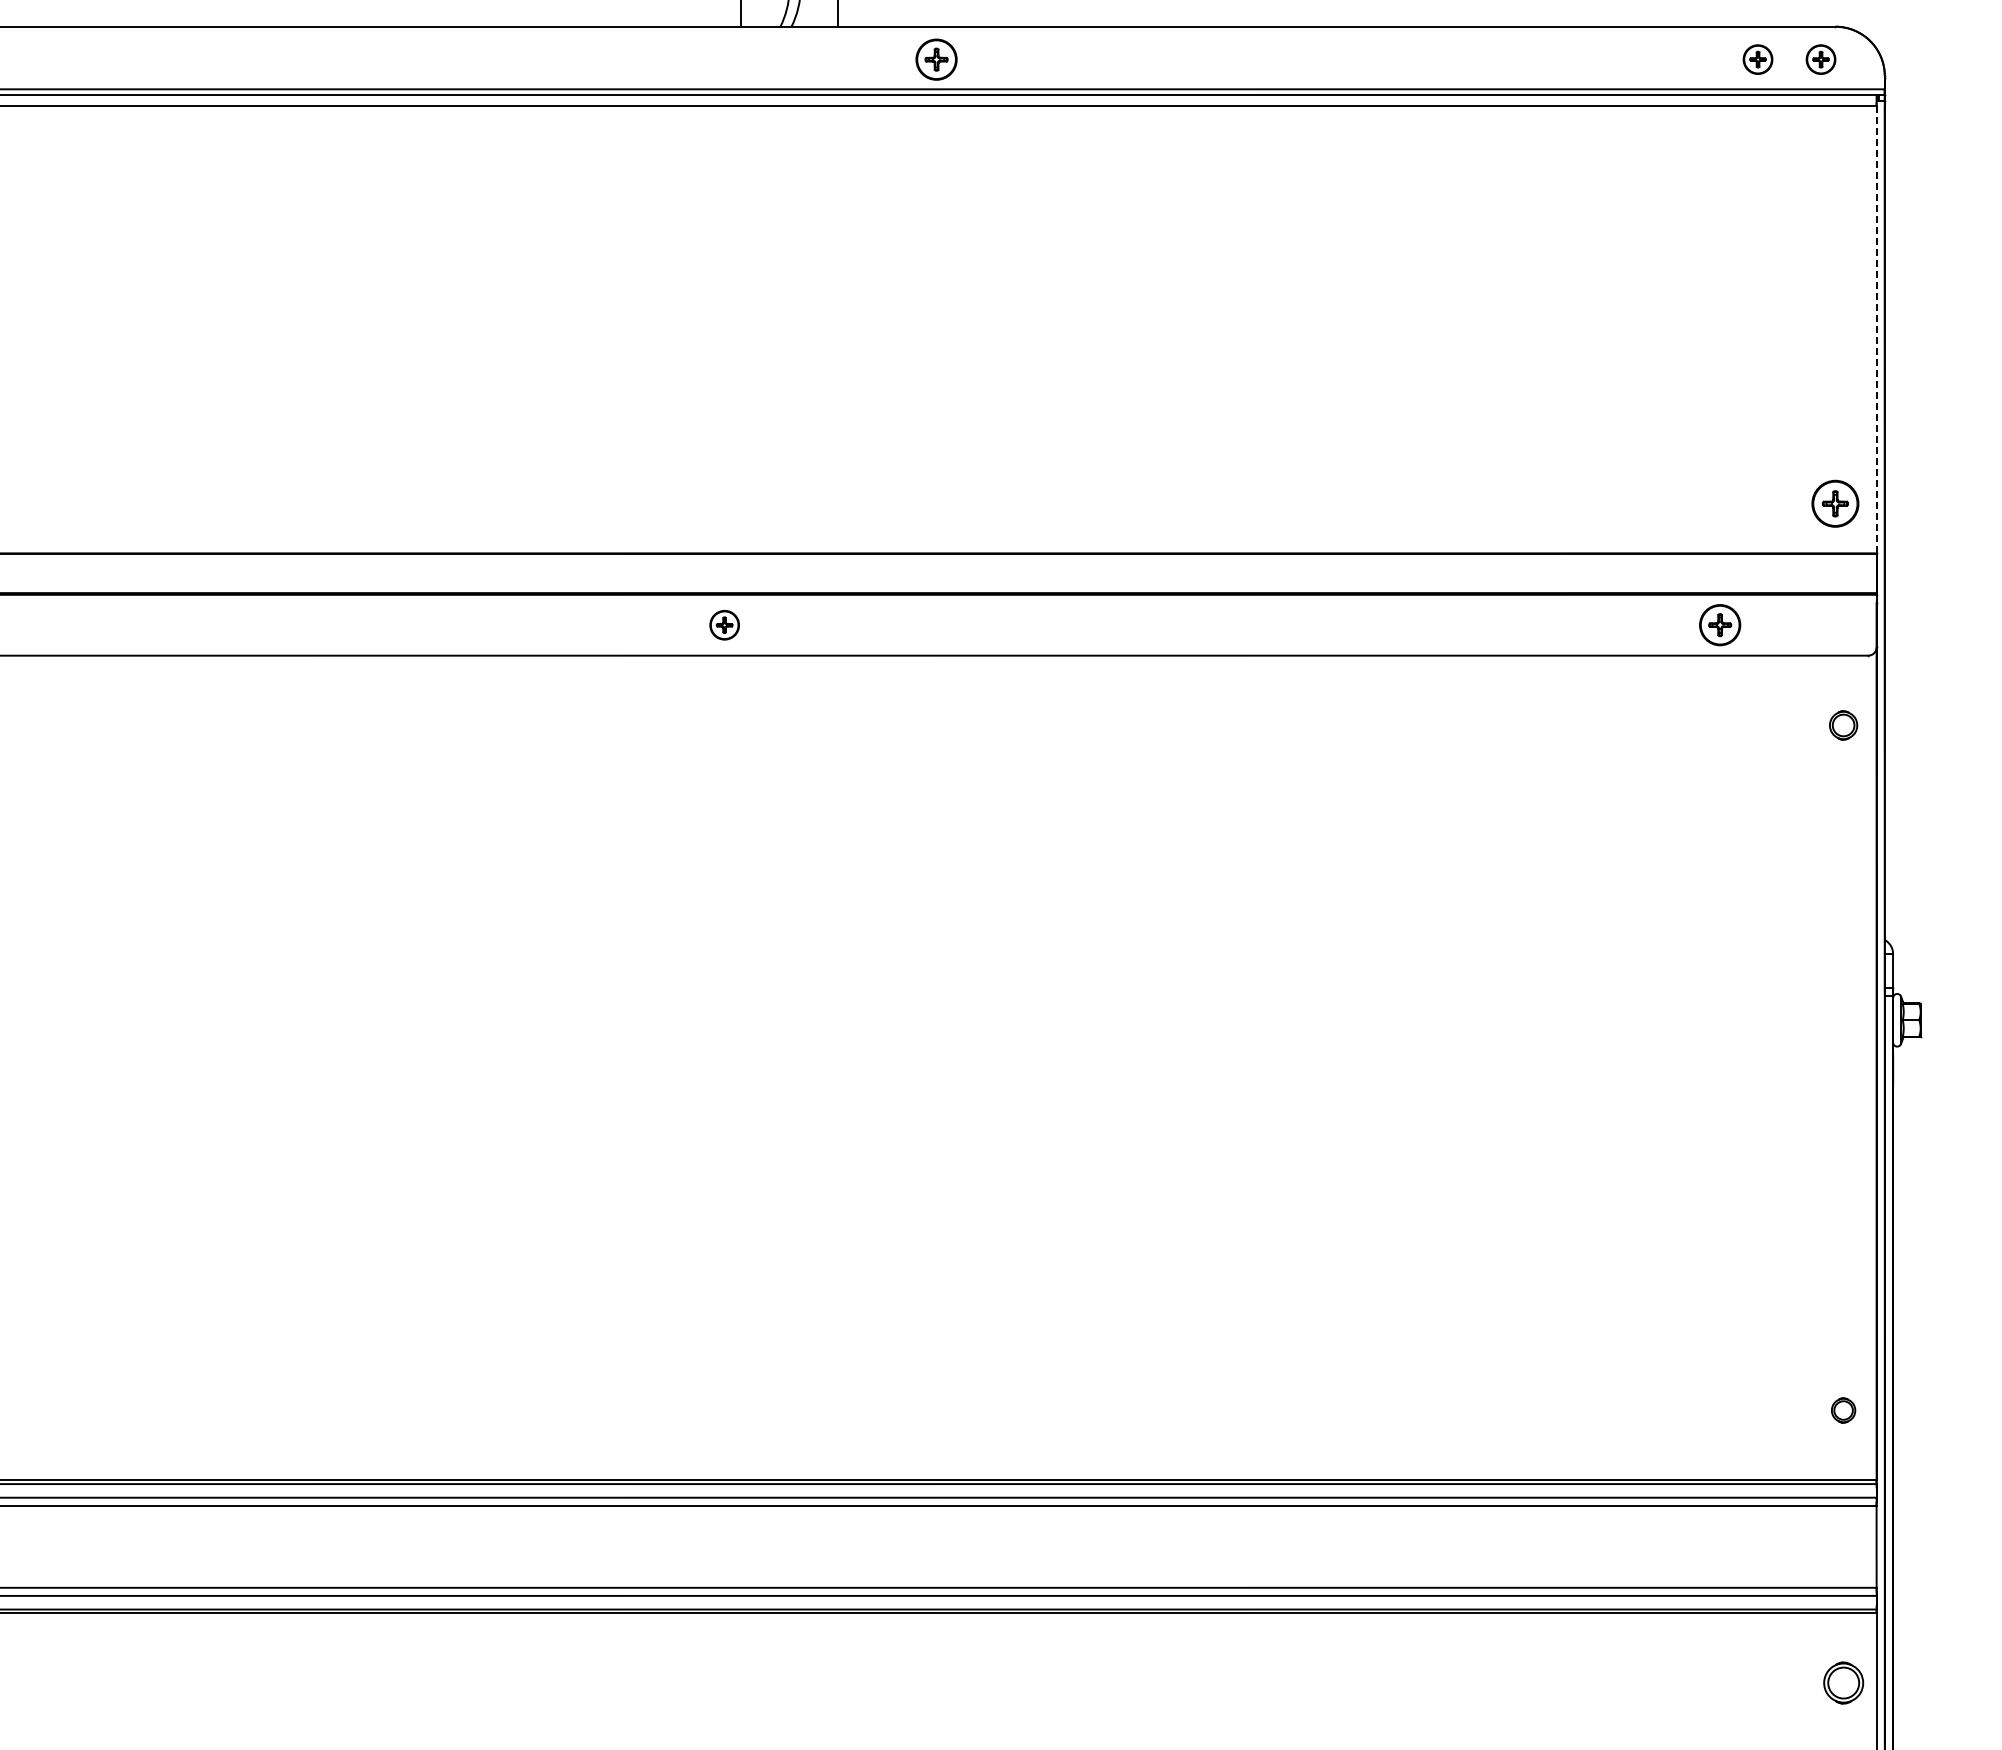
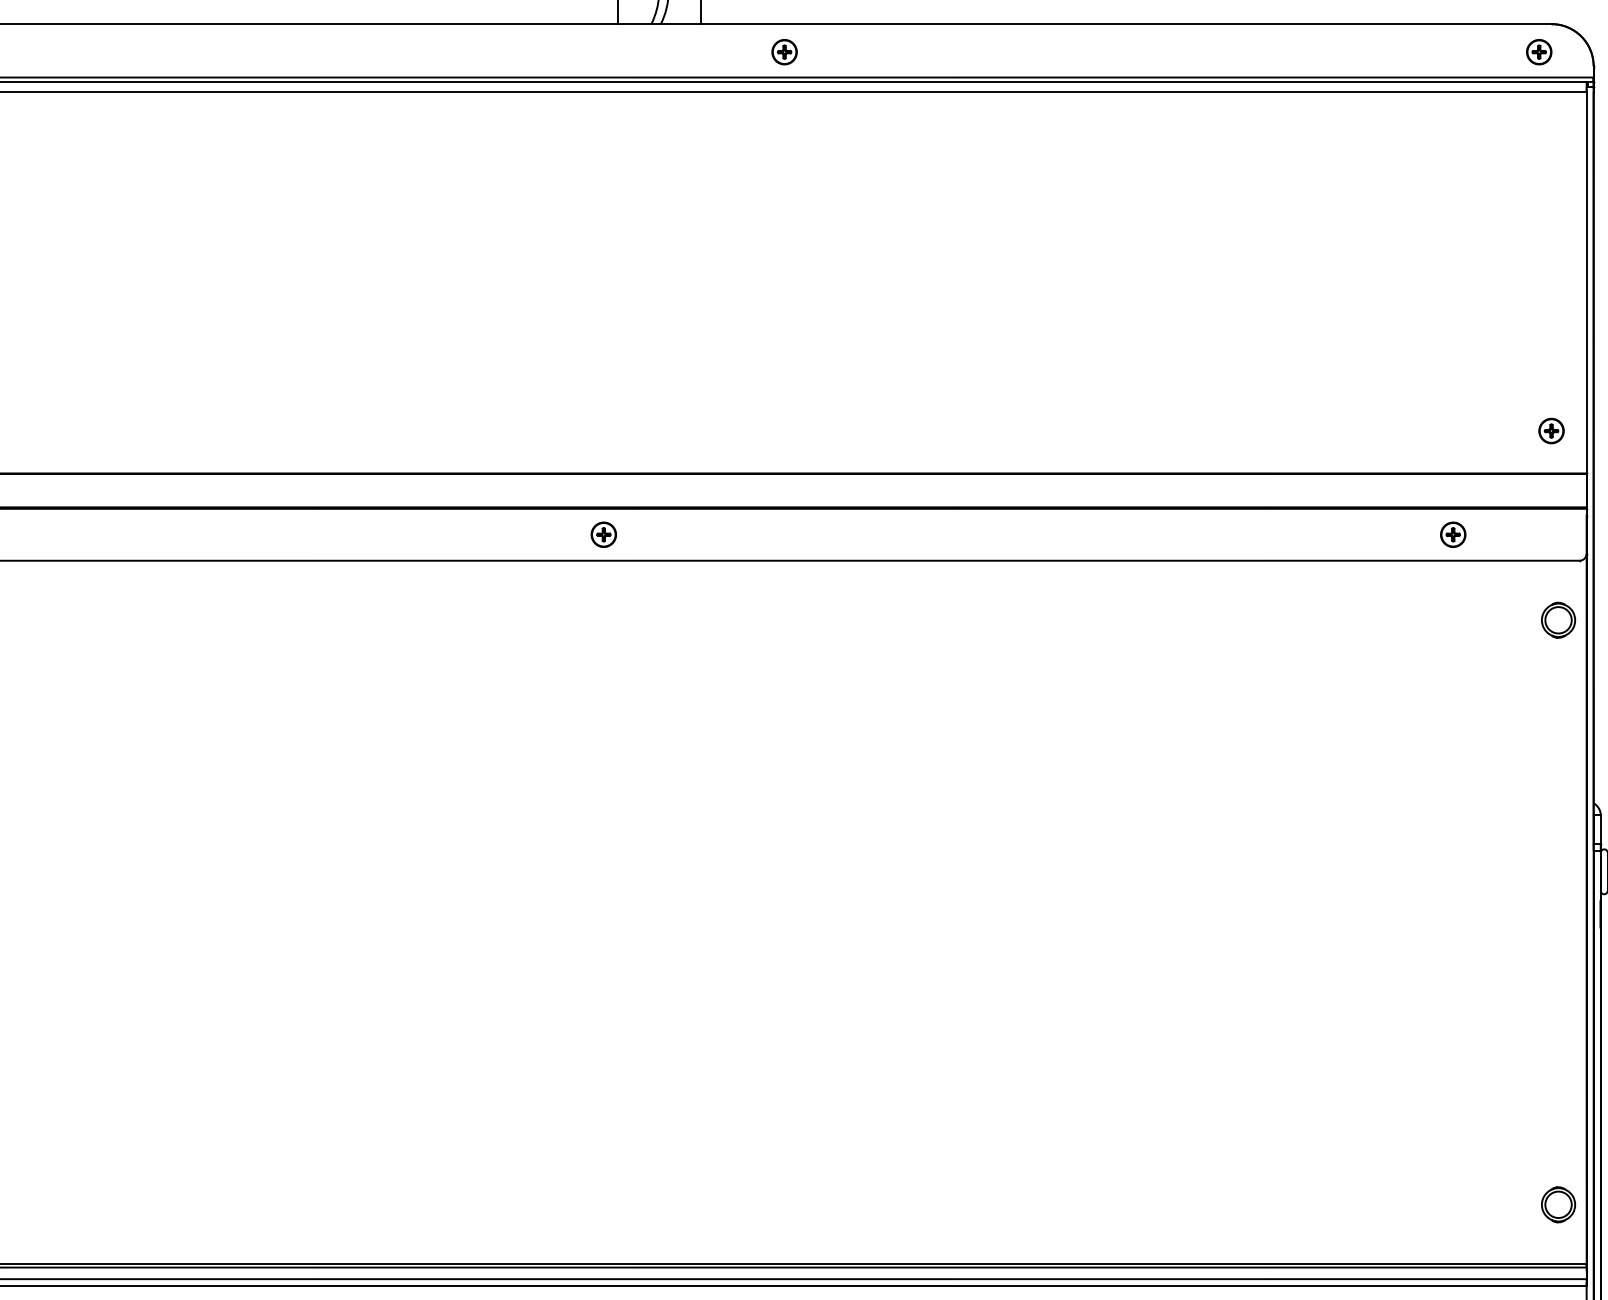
part: (936, 59) -> (784, 52), size x0.71
part: (1757, 59) -> (1485, 52), removed
line: (1876, 329) -> (1586, 282), dashed -> solid
part: (1835, 503) -> (1551, 430), size x0.62
part: (1720, 625) -> (1453, 534), size x0.71
part: (1843, 725) -> (1558, 620), size x1.43
part: (1843, 1410) -> (1558, 1204), size x1.67

